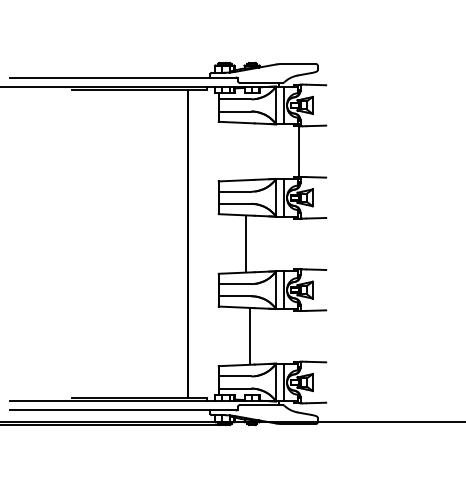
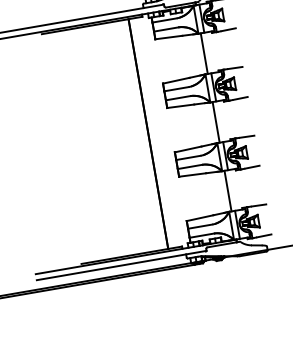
line: (299, 151) -> (204, 53), moved
line: (246, 243) -> (216, 121), moved
line: (250, 336) -> (228, 191), moved

